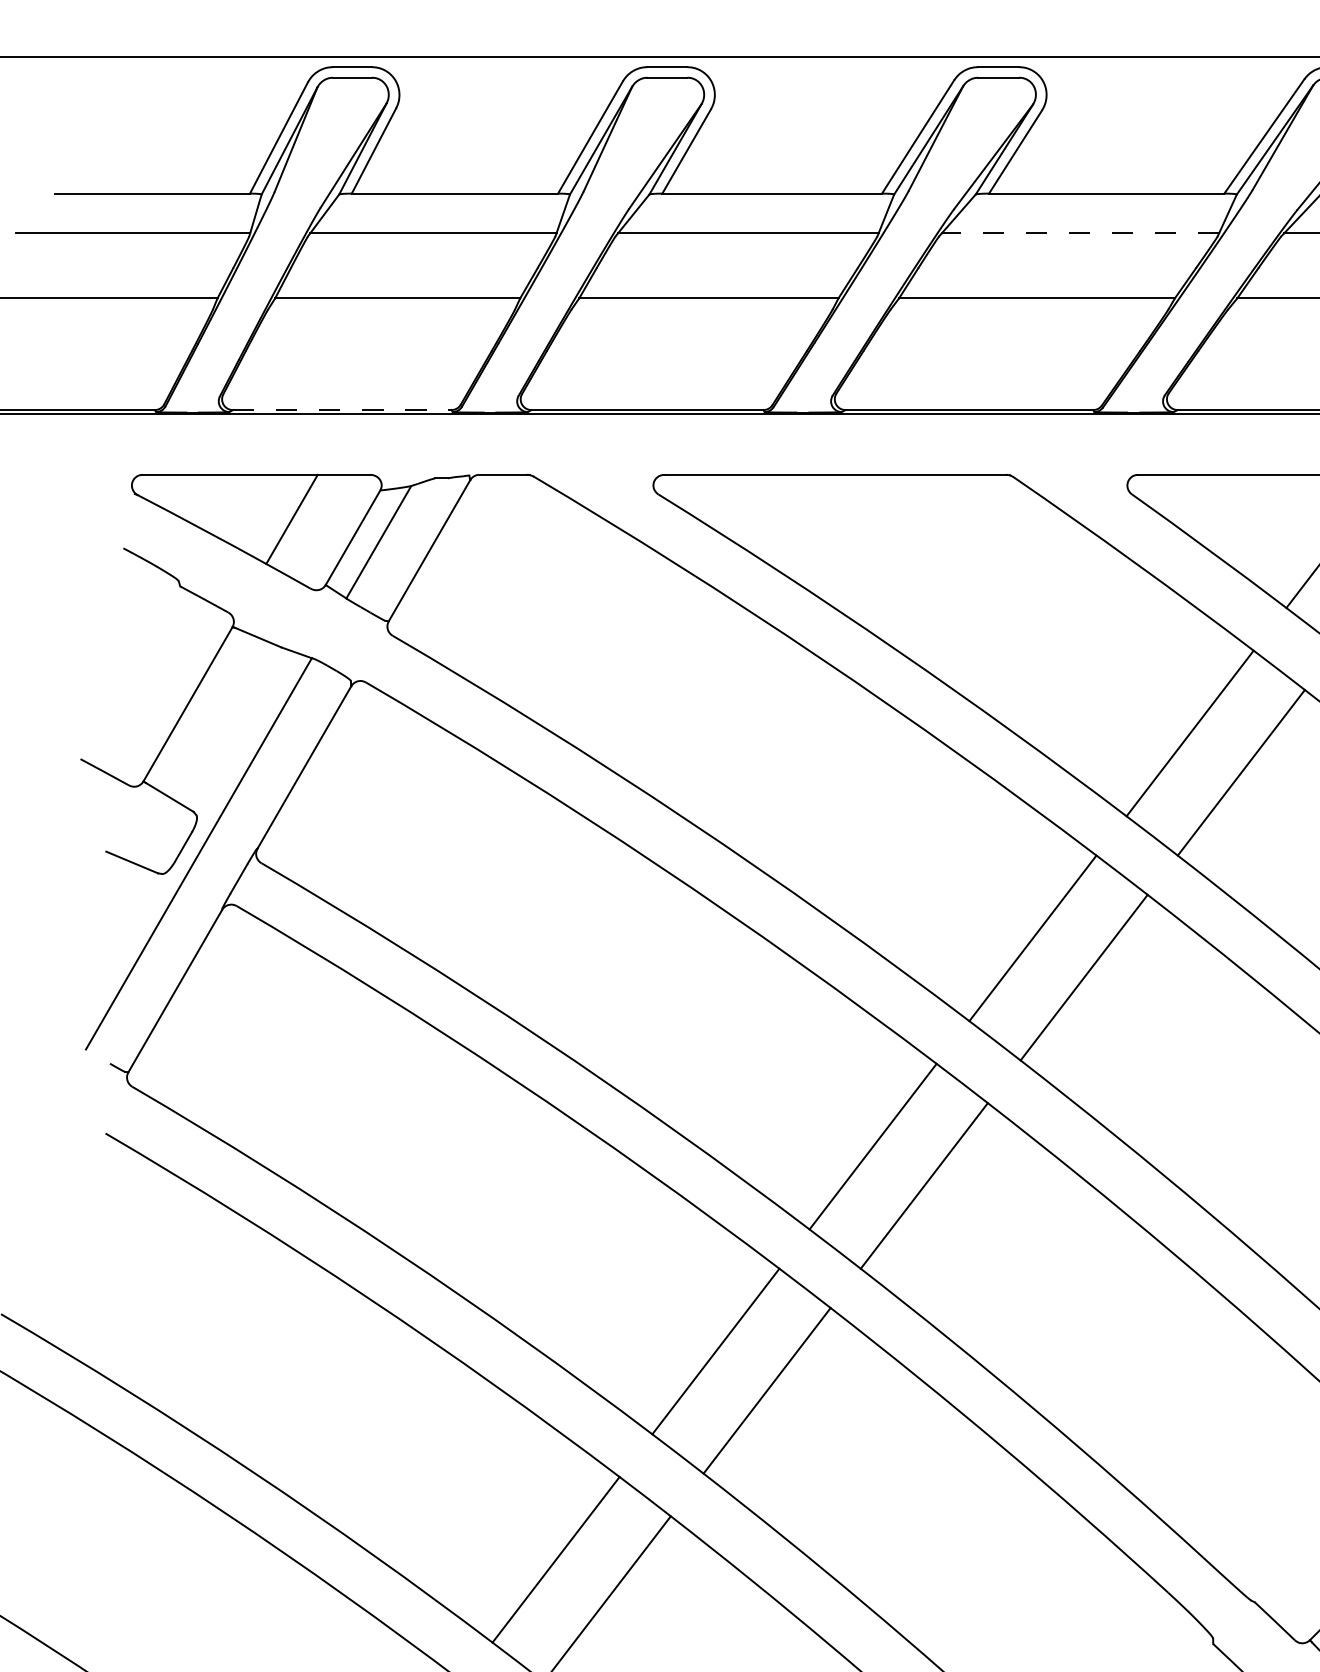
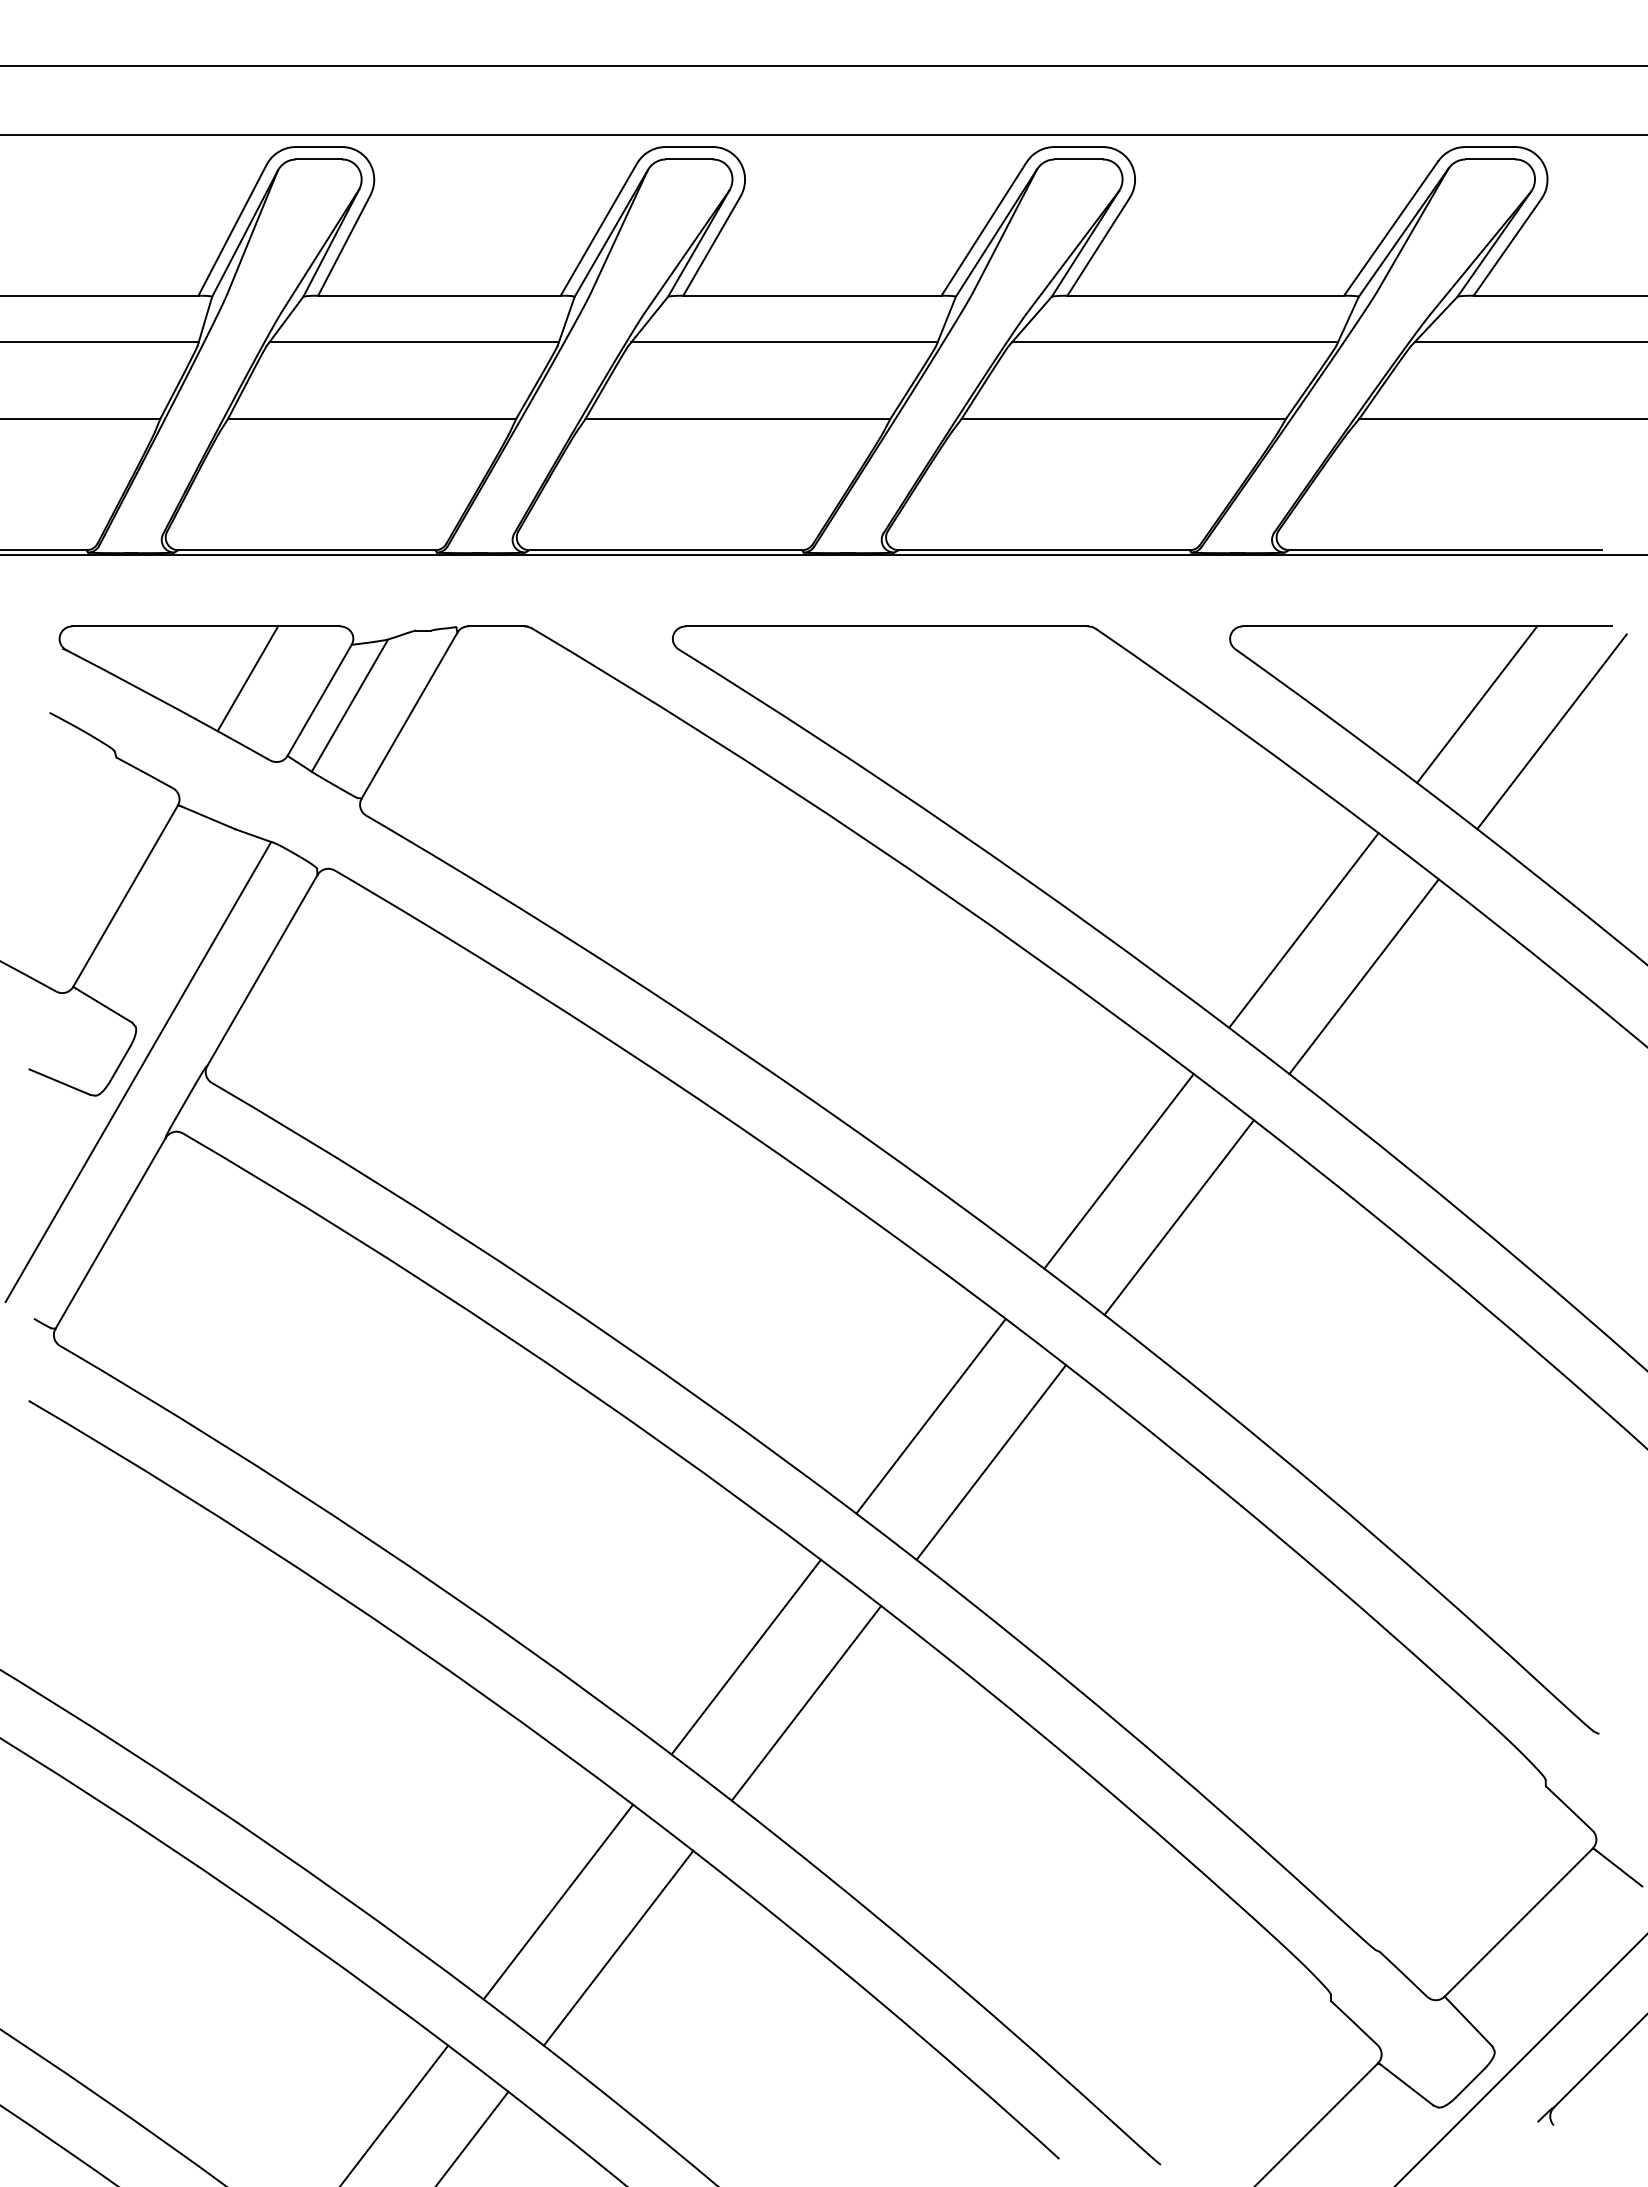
line: (1080, 233) -> (1175, 342), dashed -> solid
line: (341, 410) -> (306, 550), dashed -> solid

